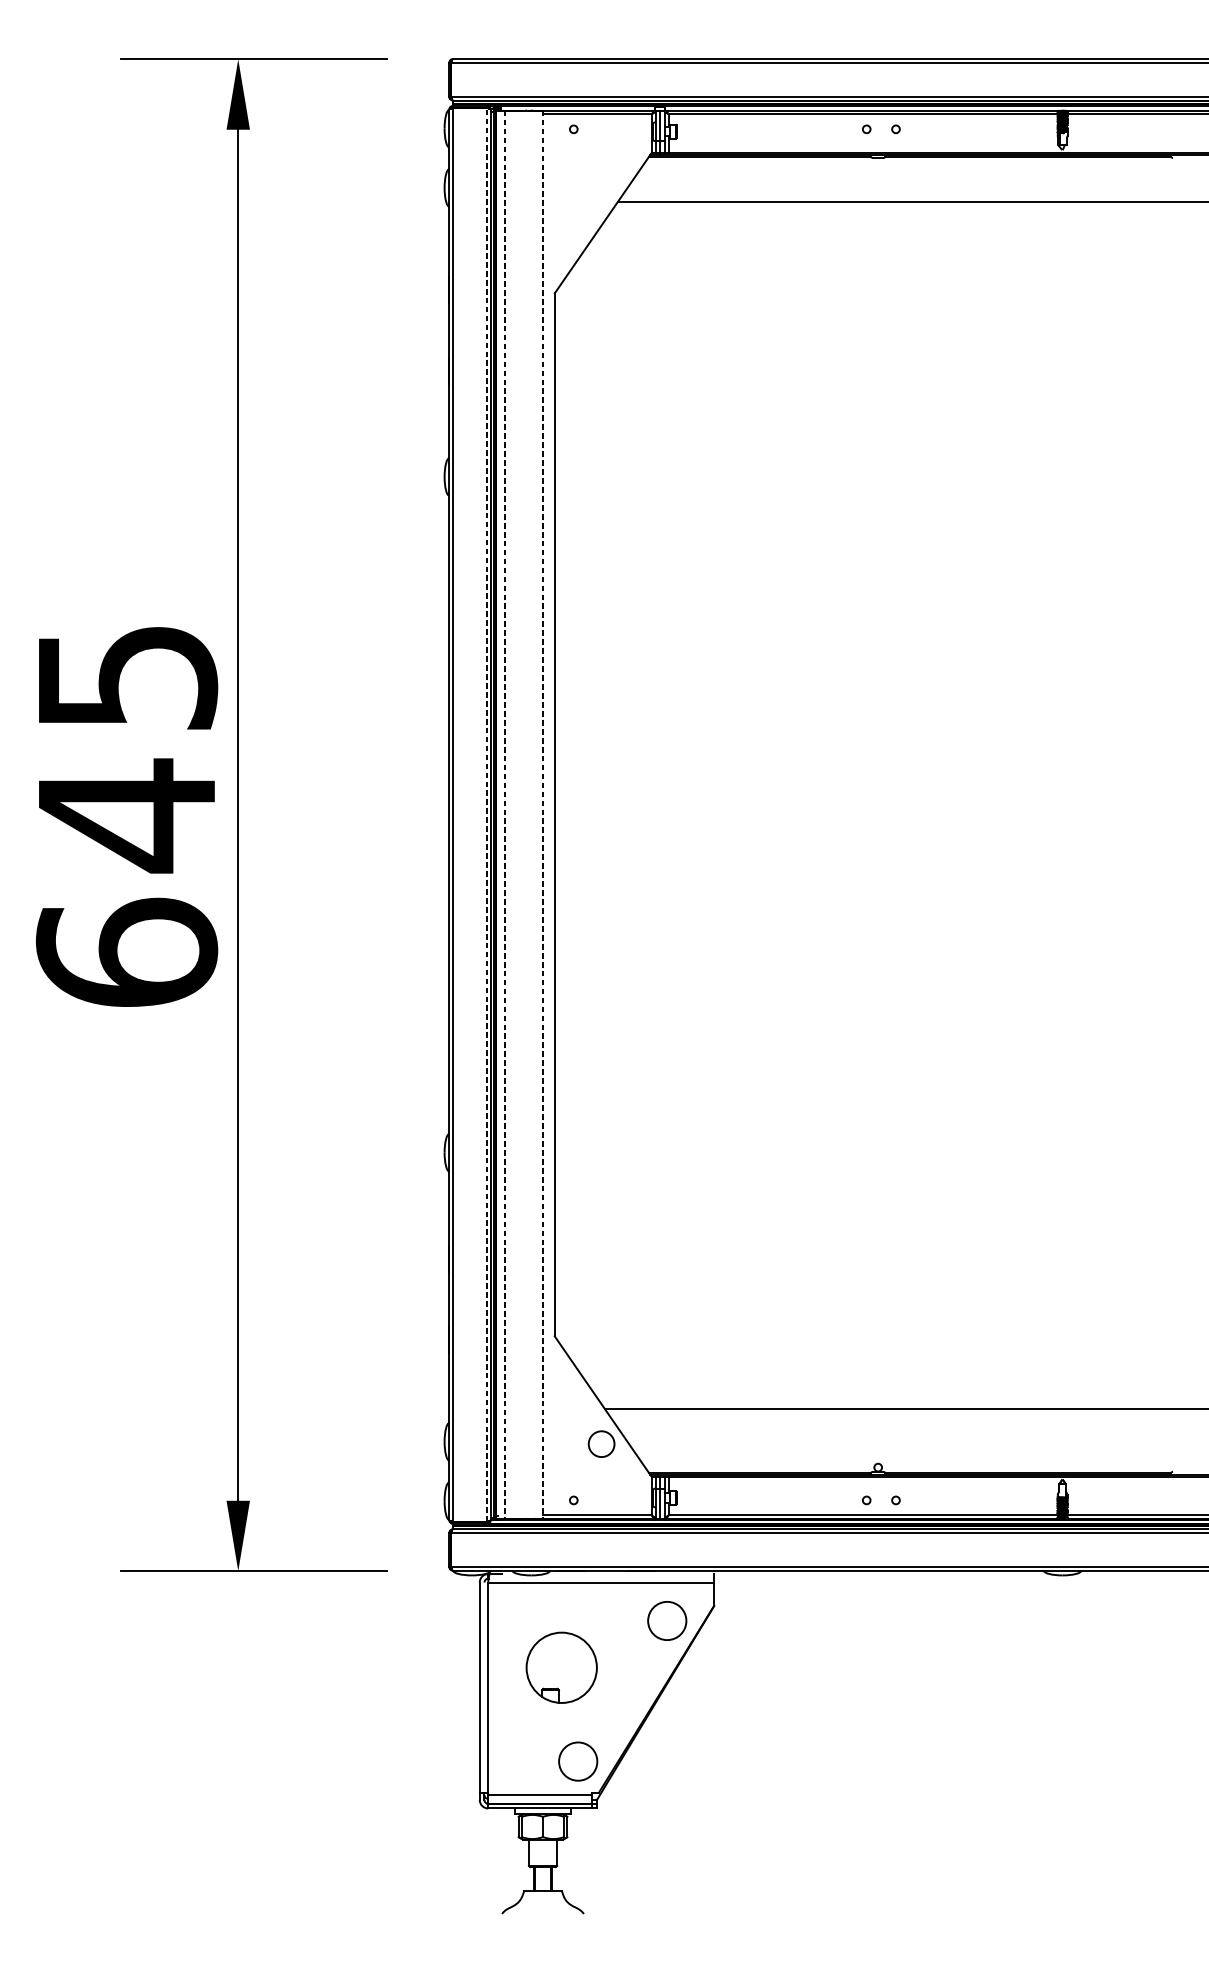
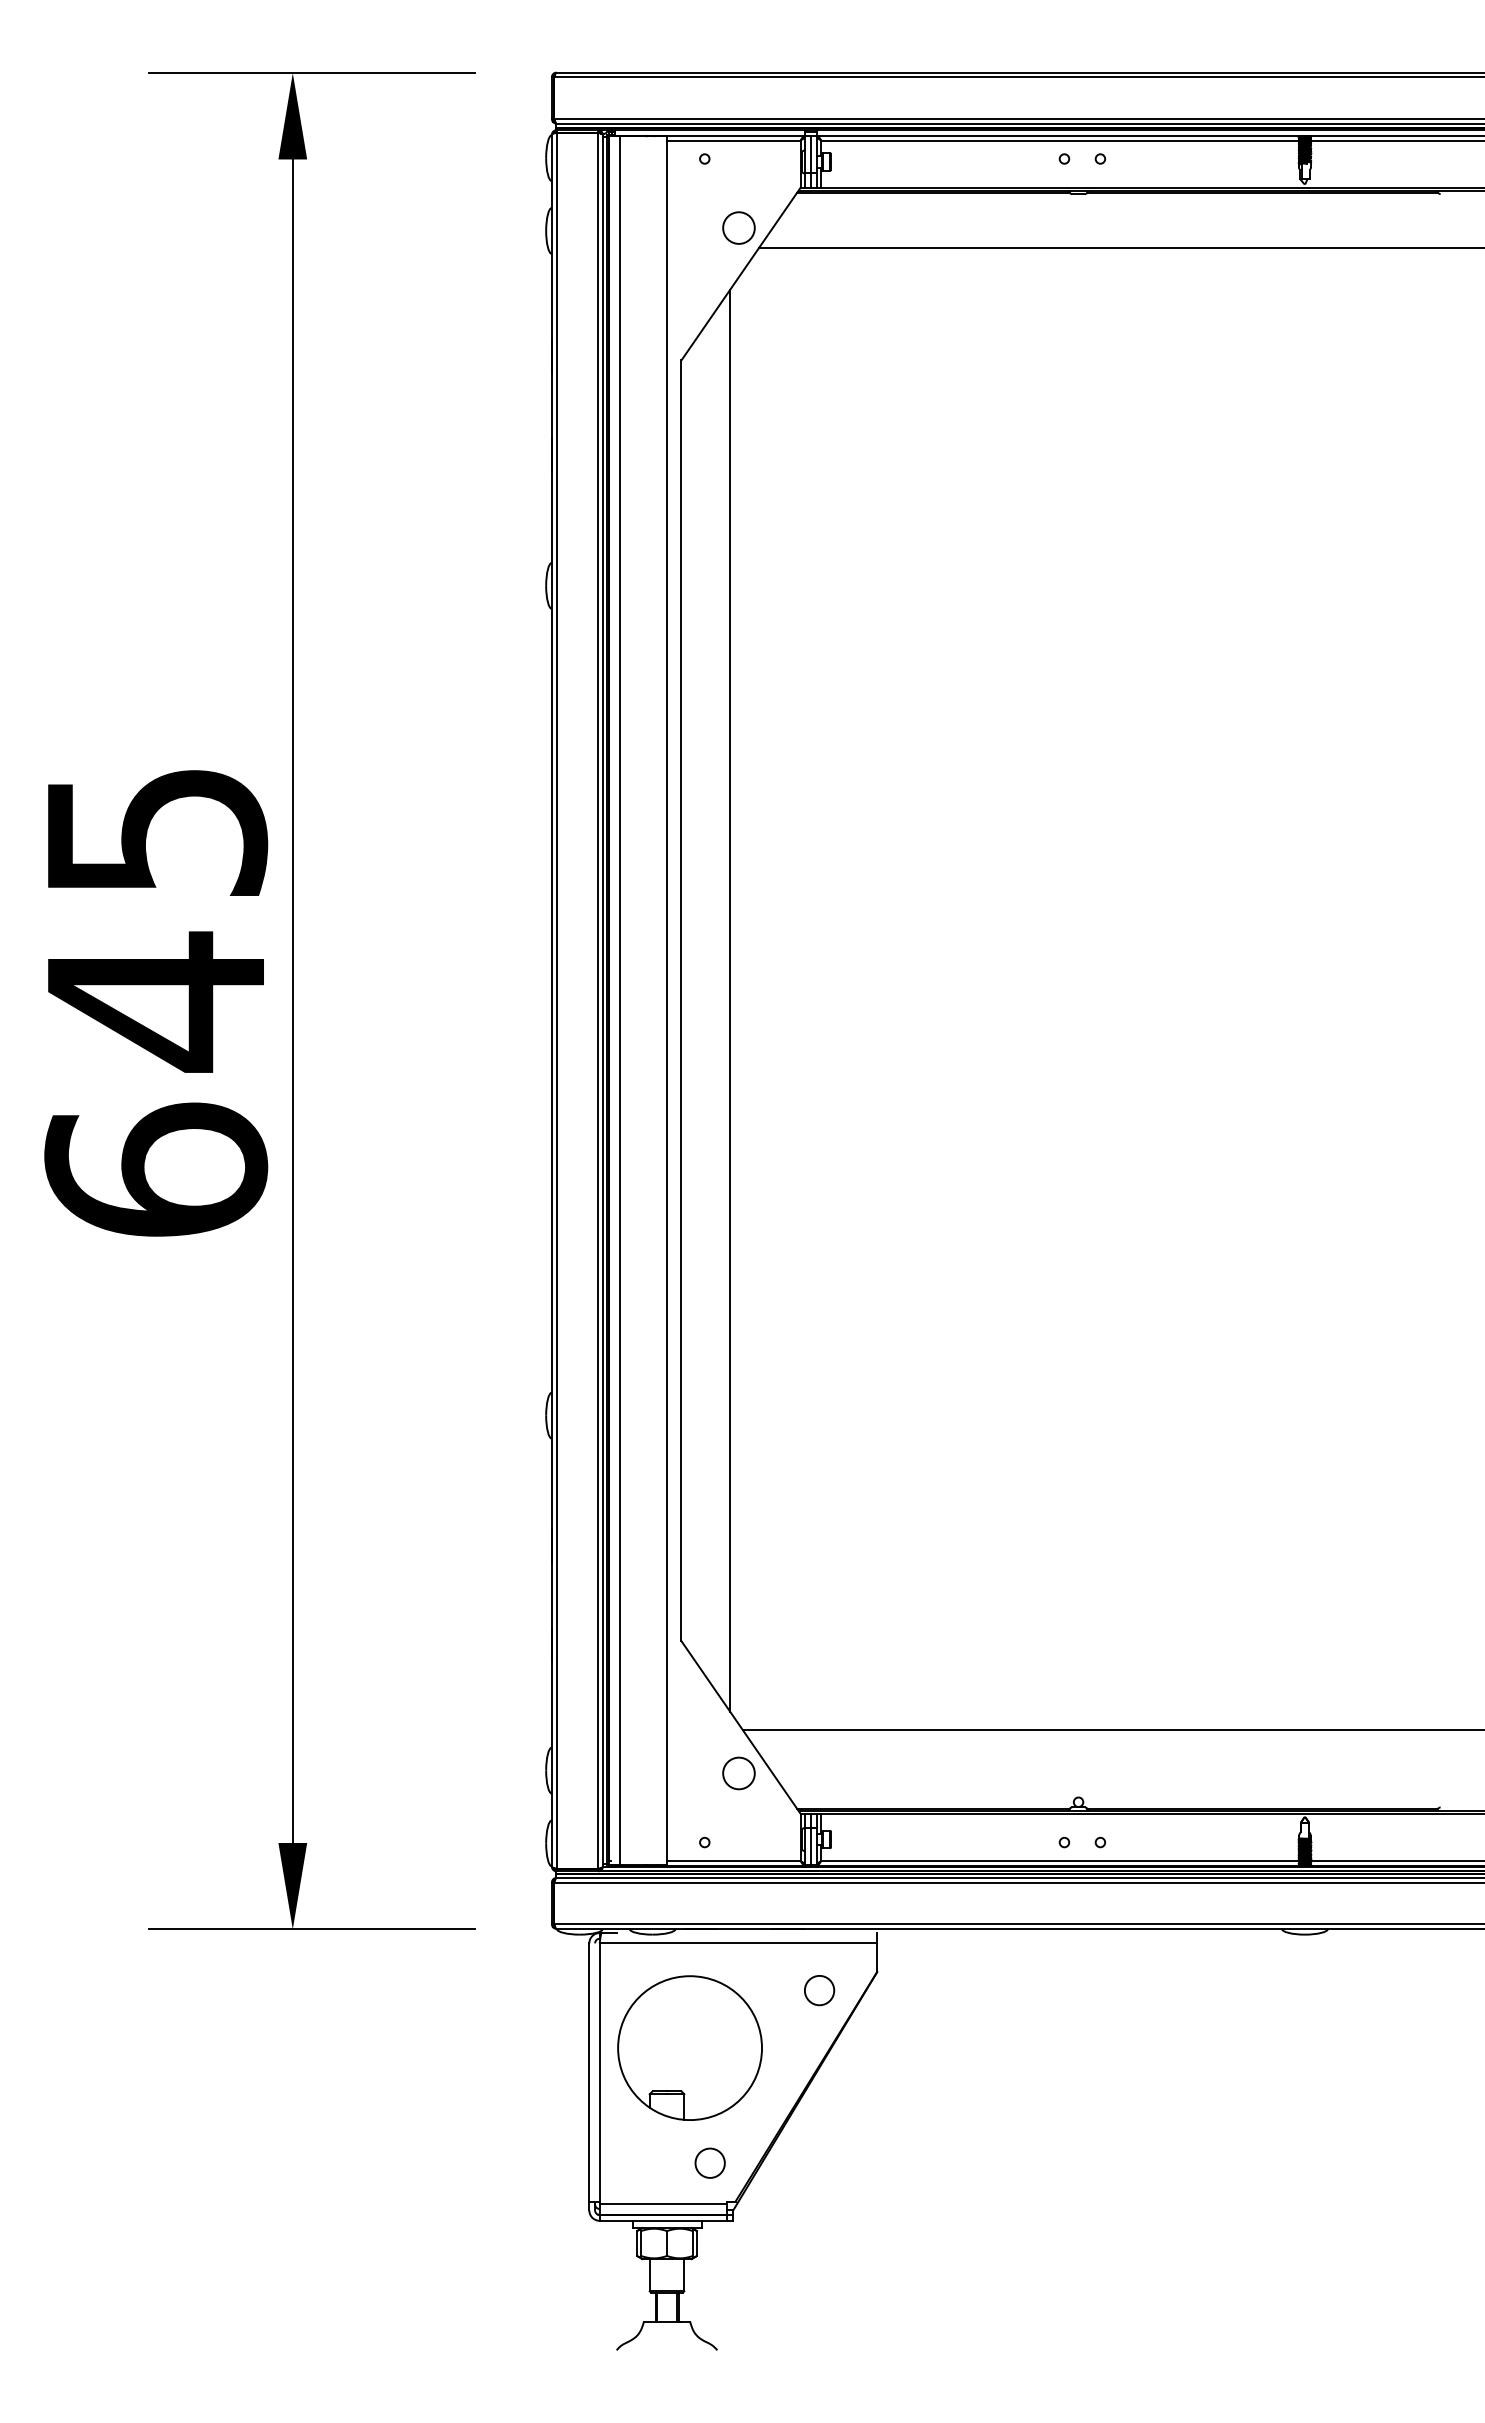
circle: (601, 185) -> (738, 227), added
line: (487, 814) -> (598, 1000), dashed -> solid
line: (504, 814) -> (619, 1000), dashed -> solid
line: (543, 814) -> (667, 1000), dashed -> solid
line: (594, 814) -> (730, 1000), added
circle: (667, 1620) -> (819, 1990), size x0.62
part: (561, 1667) -> (689, 2047), size x1.67
circle: (577, 1760) -> (709, 2162), size x0.62

